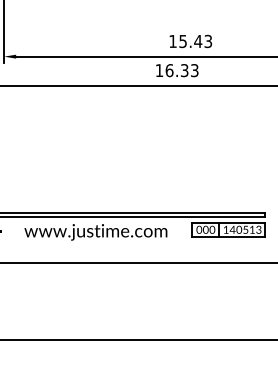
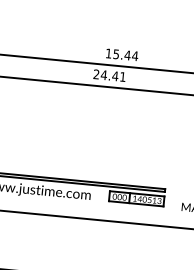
text: (208, 41) -> (135, 56), 15.43 -> 15.44
text: (176, 70) -> (109, 75), 16.33 -> 24.41

